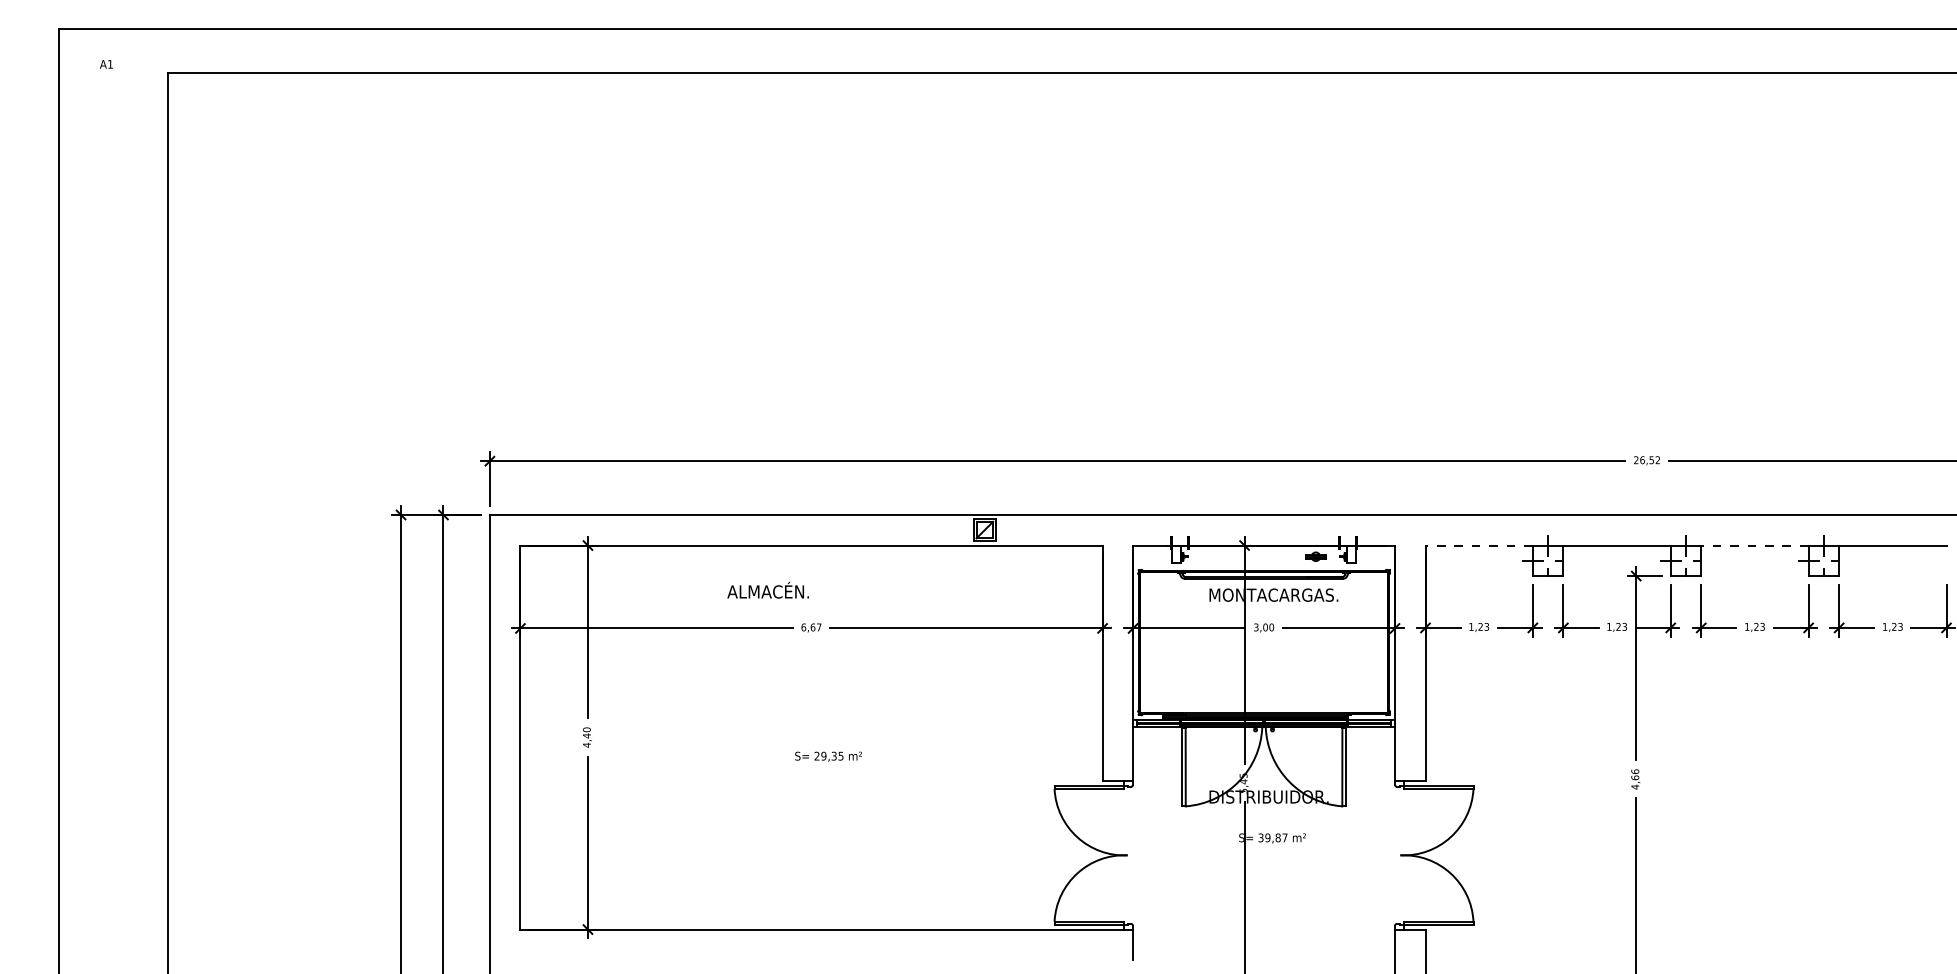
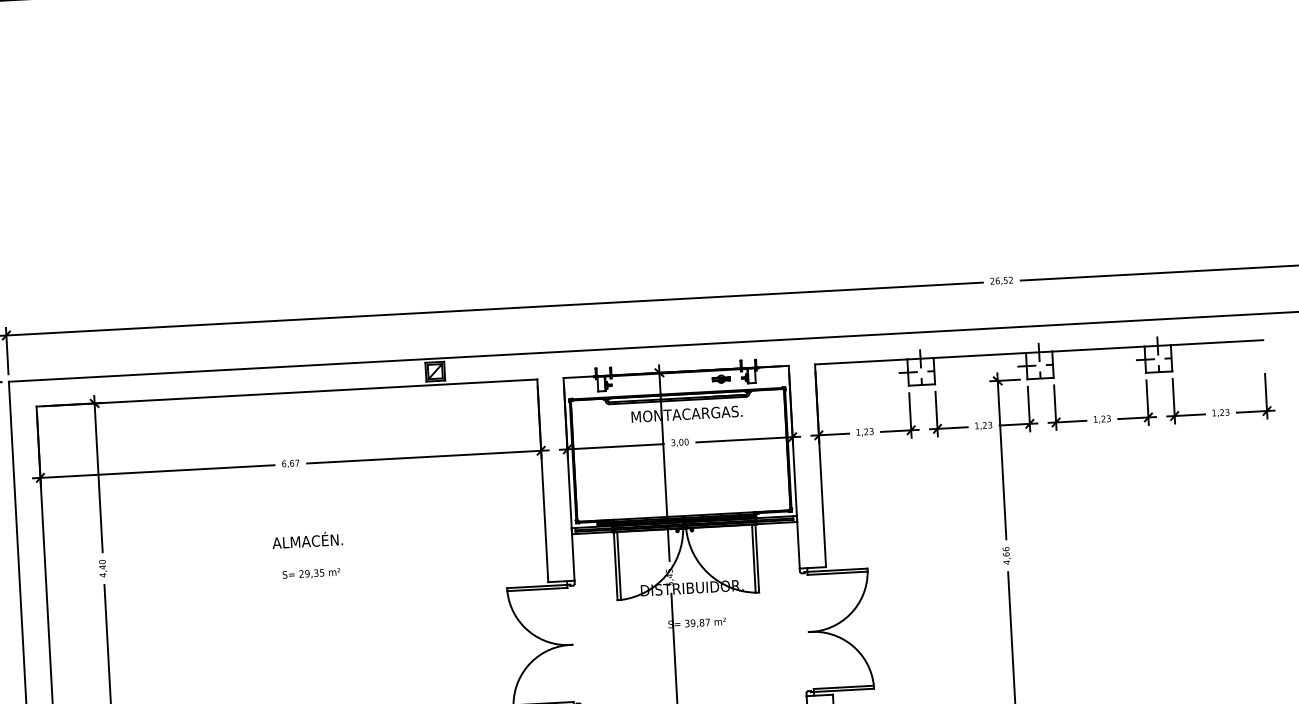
line: (1479, 545) -> (861, 361), dashed -> solid
line: (1754, 545) -> (1098, 349), dashed -> solid
text: (767, 589) -> (306, 539), moved

